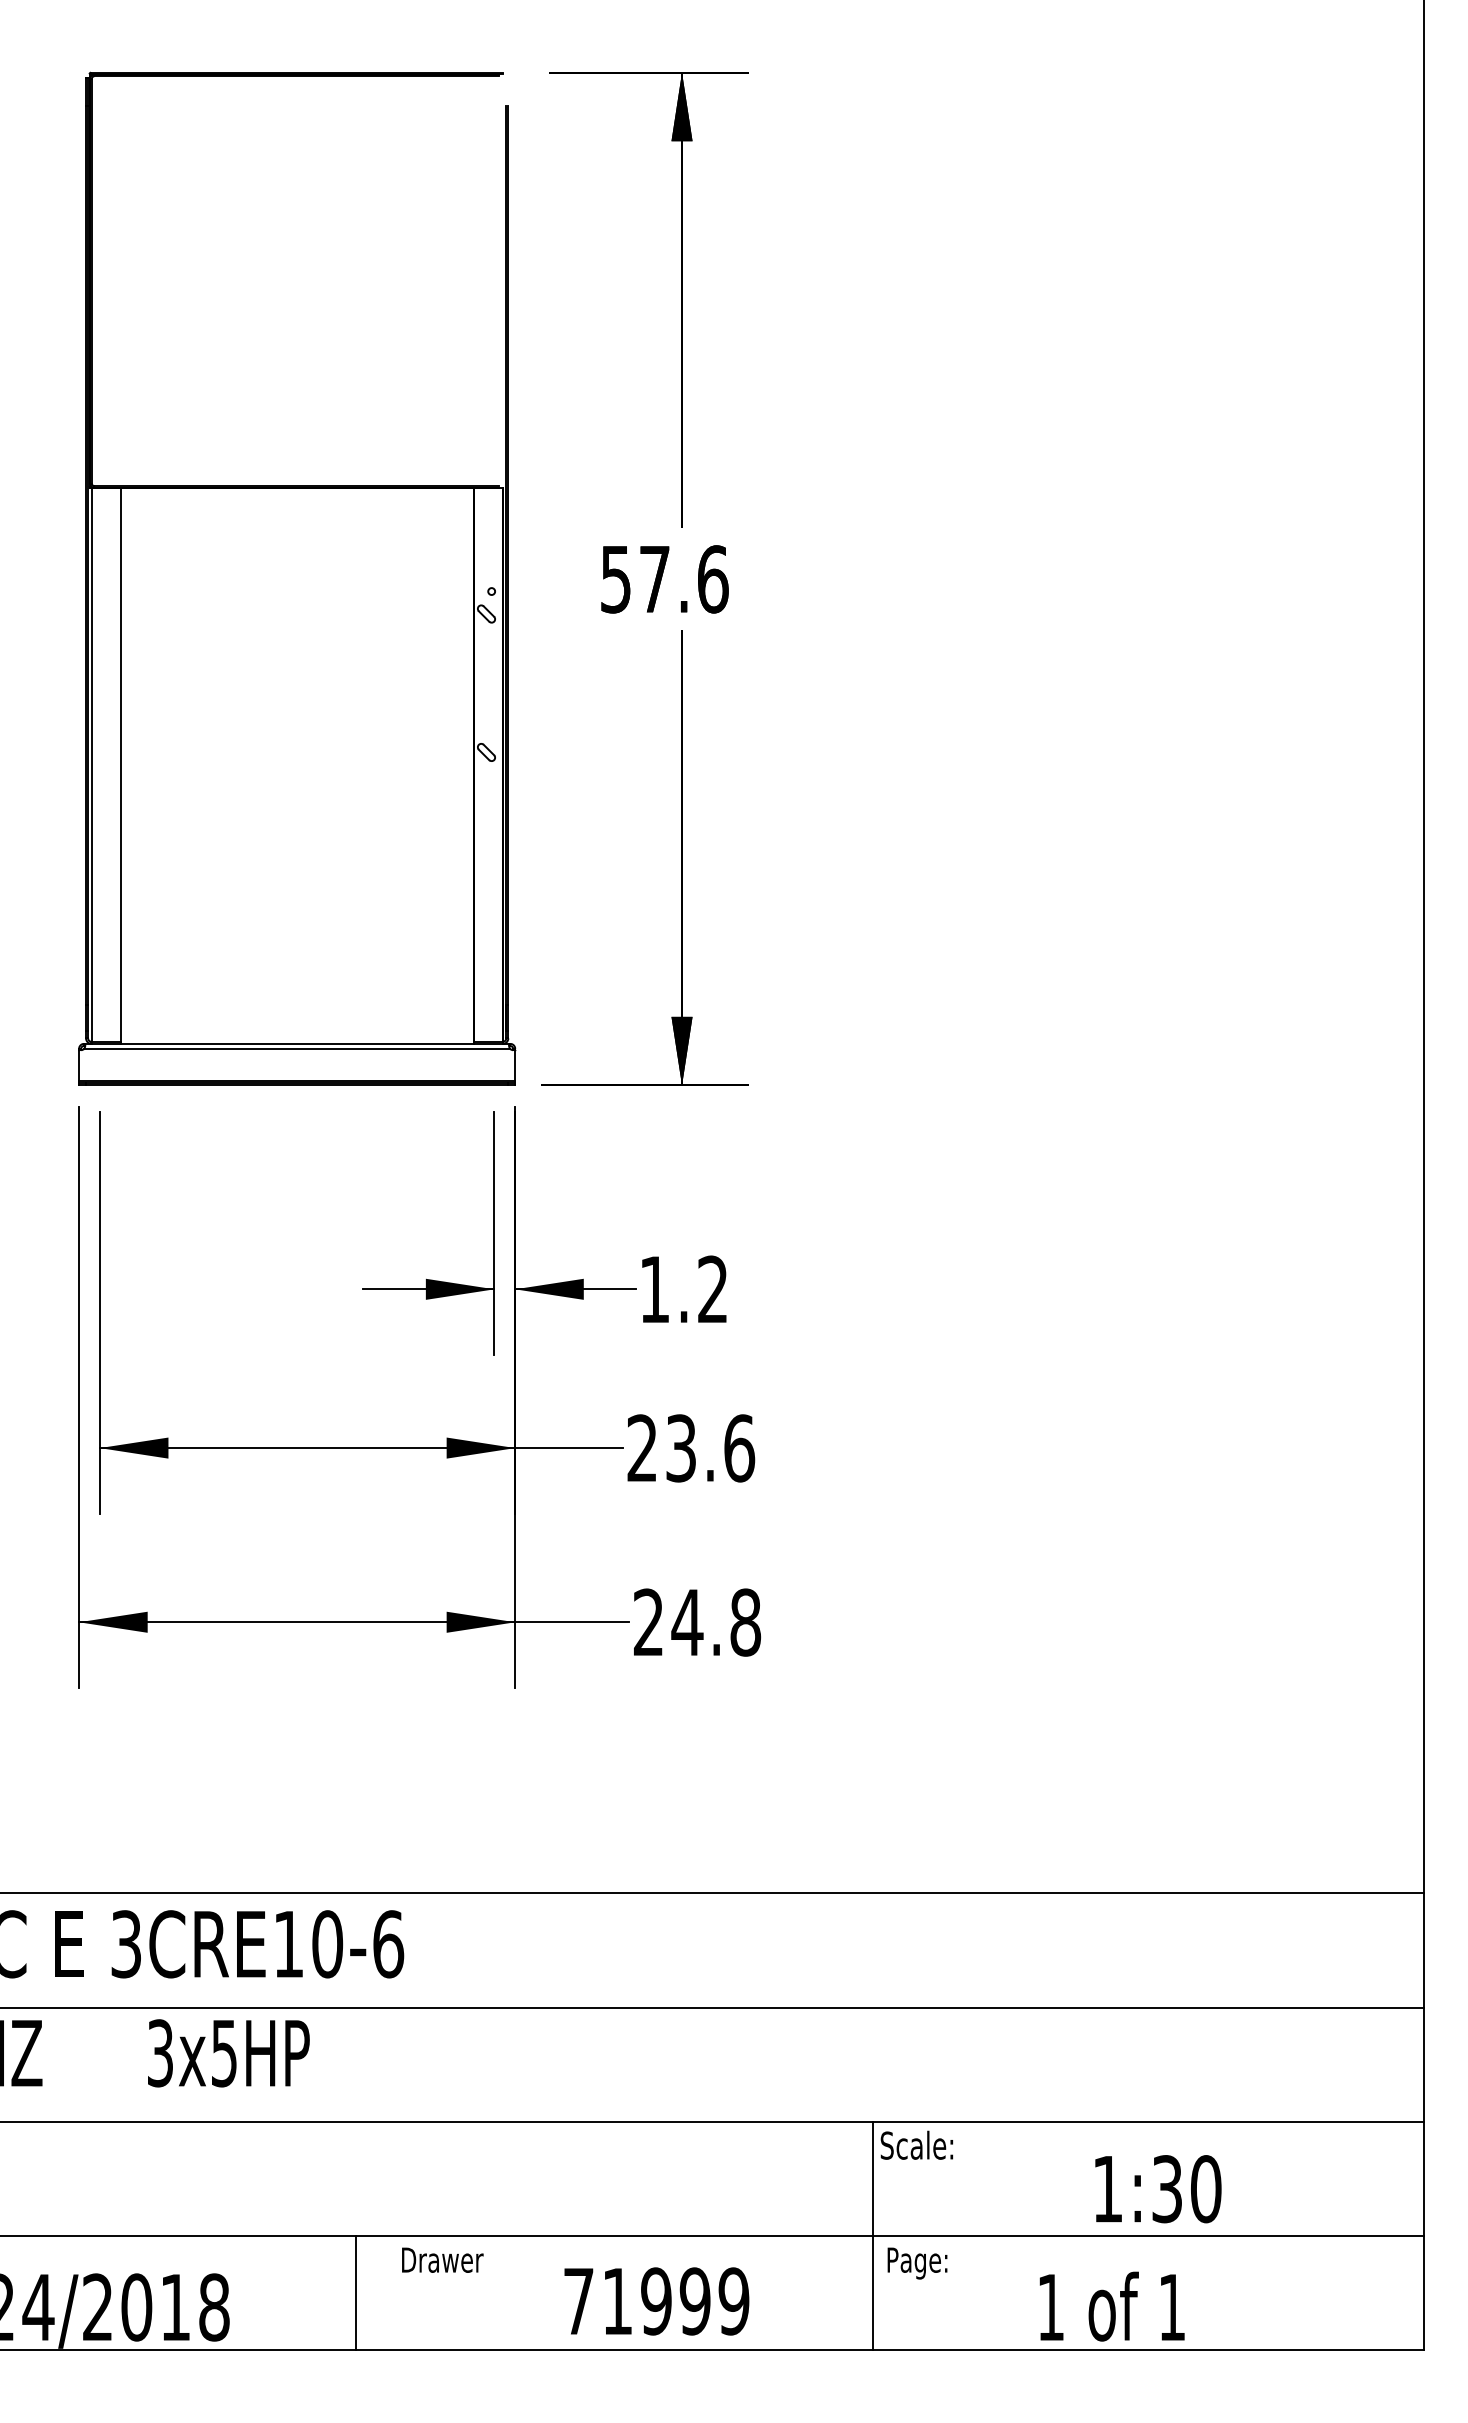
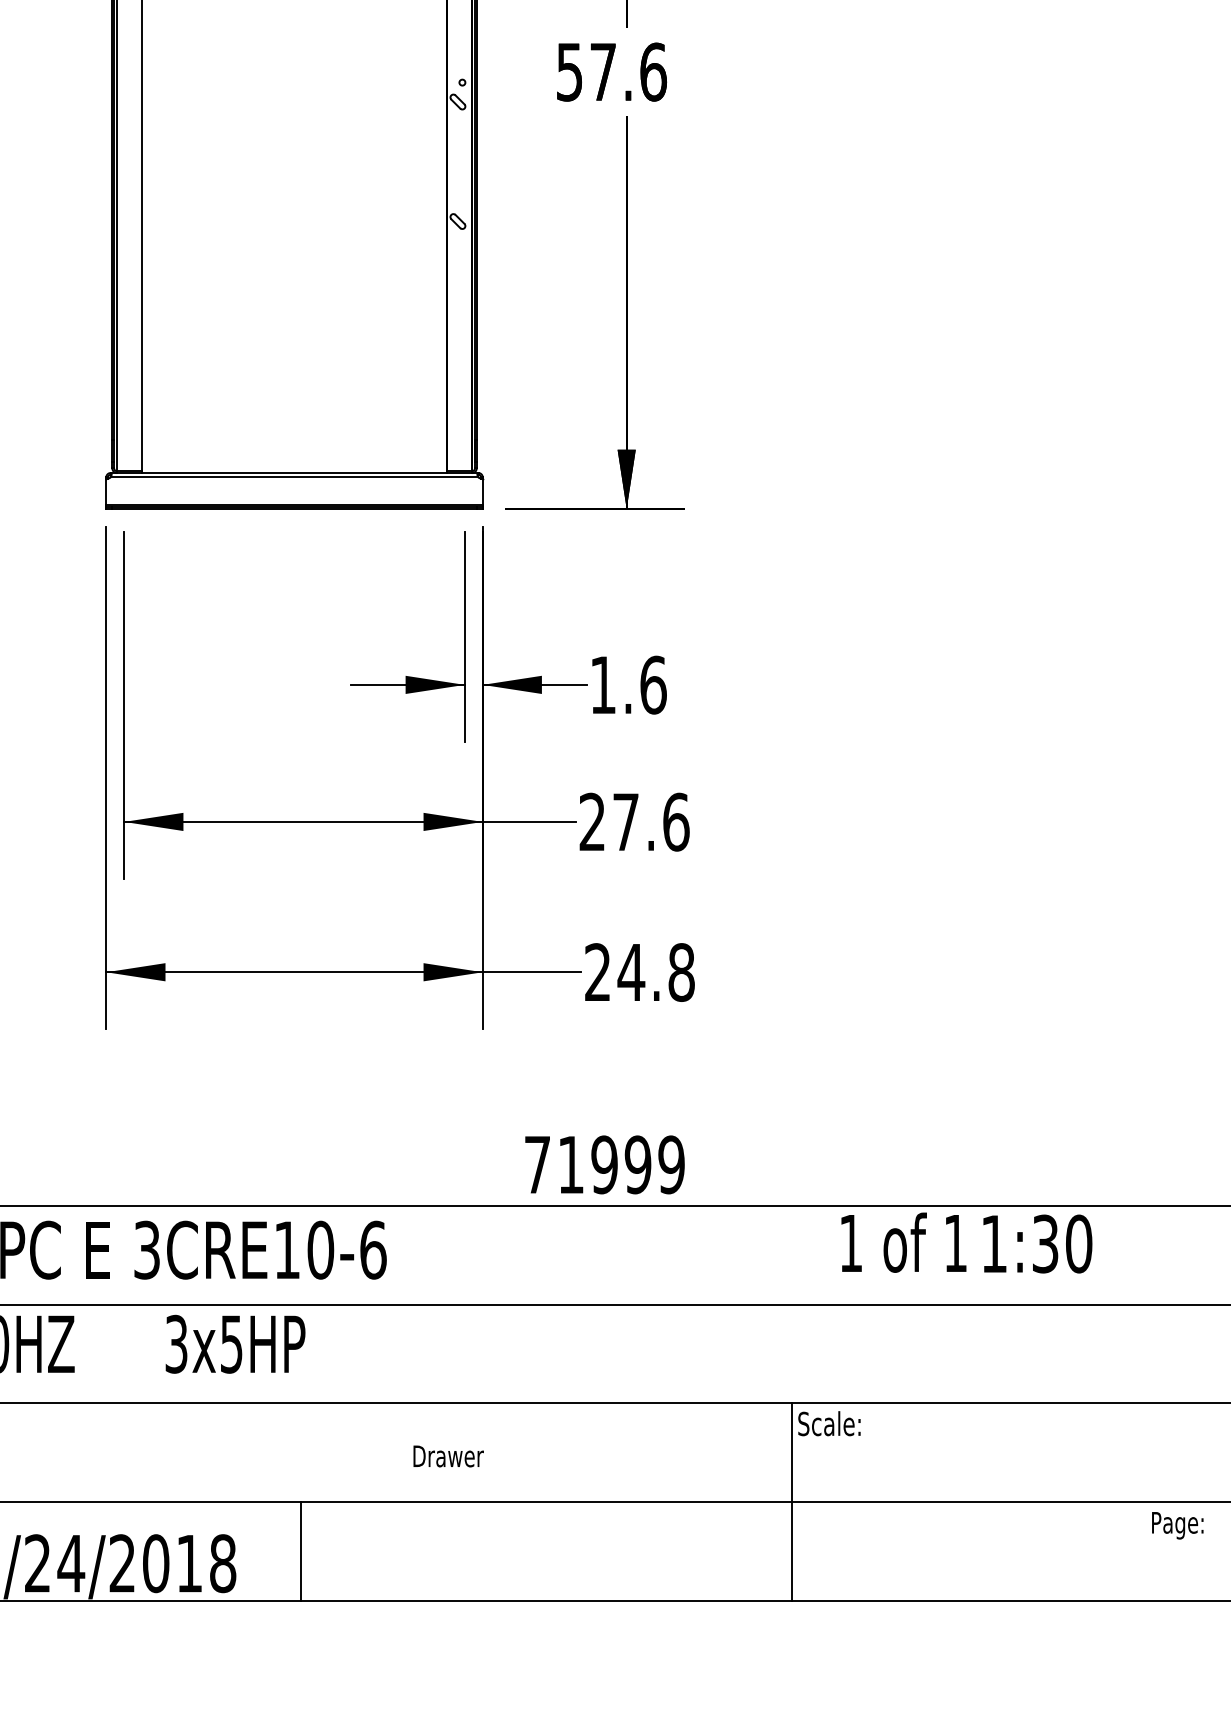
text: (713, 1289) -> (653, 685), 1.2 -> 1.6
text: (680, 1448) -> (625, 822), 23.6 -> 27.6
text: (1158, 2189) -> (1037, 1244), moved
text: (442, 2259) -> (448, 1455), moved
text: (917, 2263) -> (1177, 1525), moved
line: (356, 2293) -> (300, 1551), moved
text: (656, 2301) -> (604, 1164), moved
text: (1111, 2306) -> (903, 1242), moved

